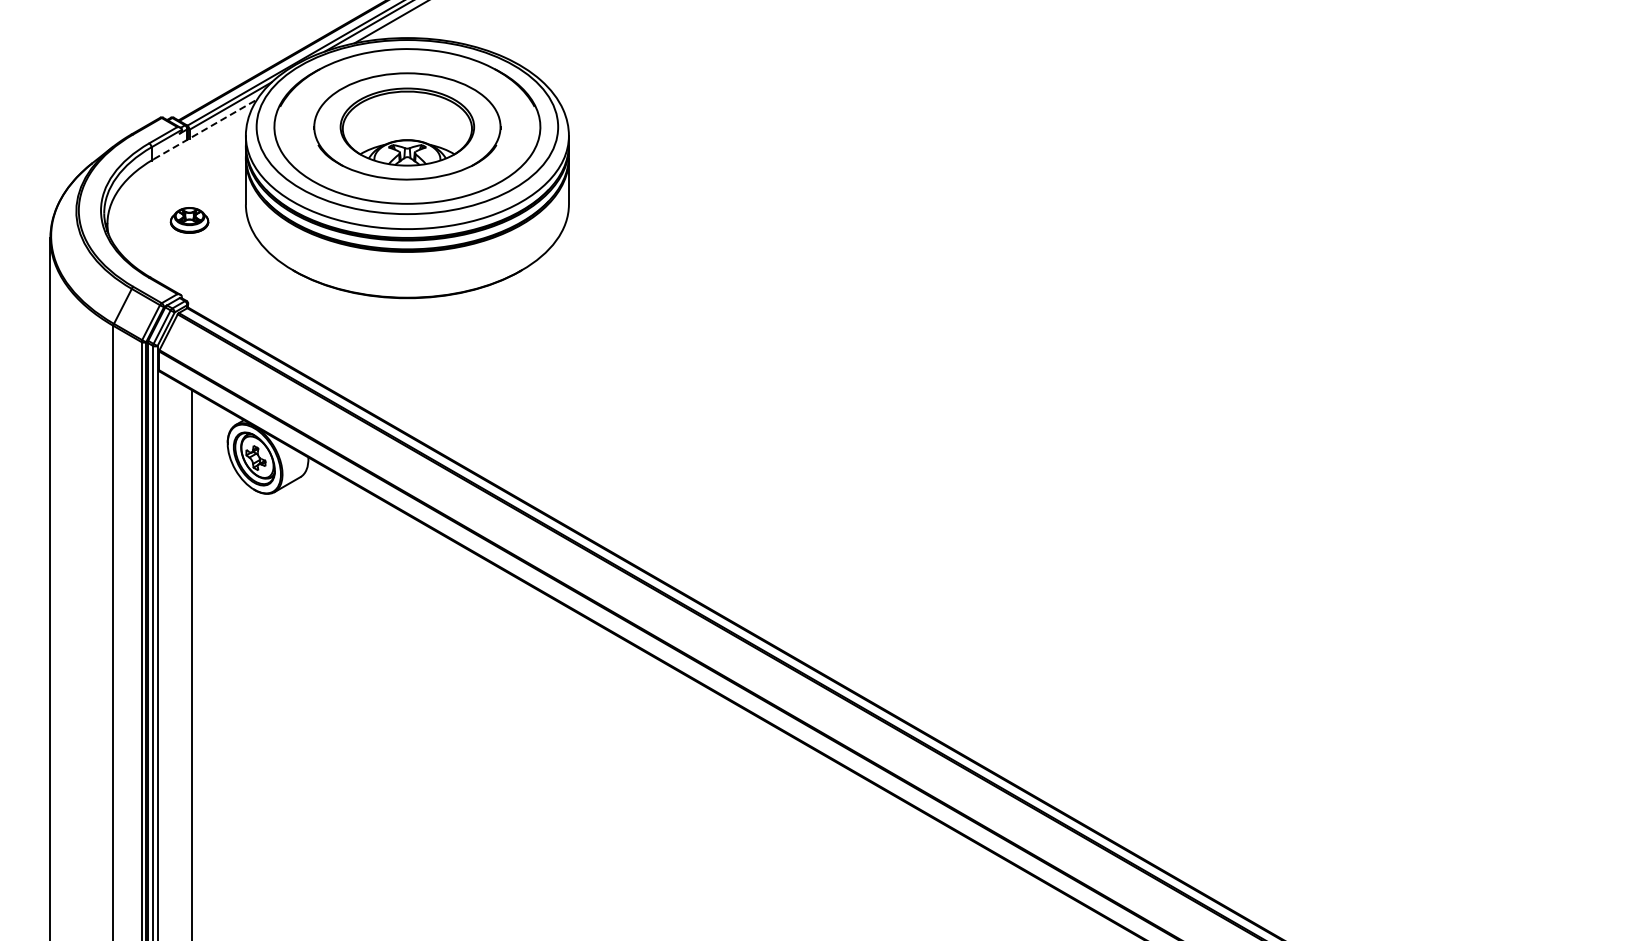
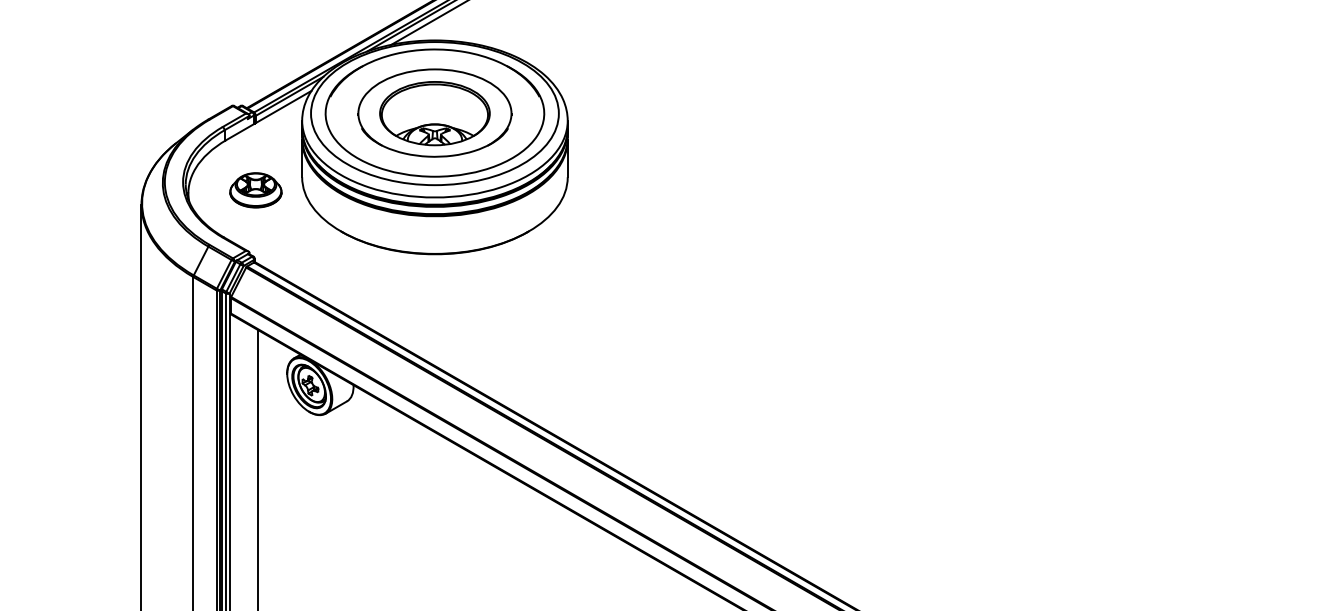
line: (205, 129) -> (268, 115), dashed -> solid
part: (189, 220) -> (255, 190), size x1.67

